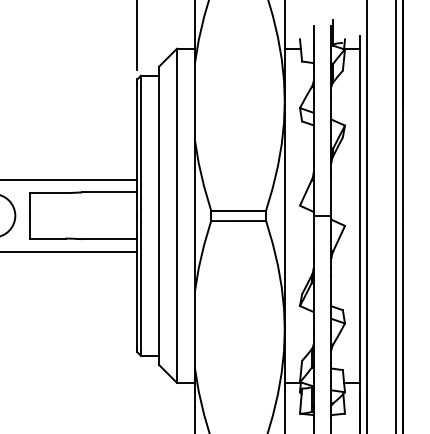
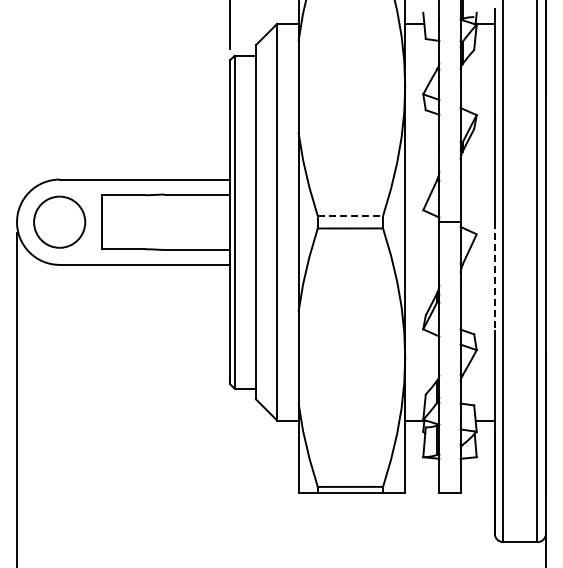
line: (238, 210) -> (350, 216), solid -> dashed
line: (359, 262) -> (494, 277), solid -> dashed

